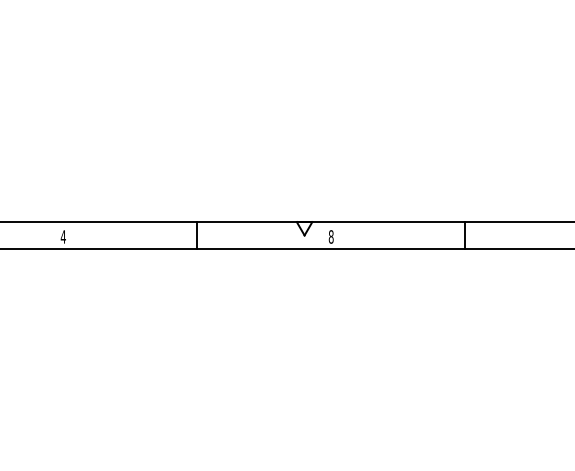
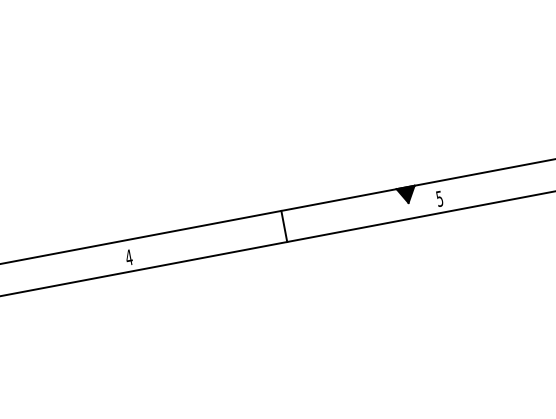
fill: (304, 228) -> (406, 194), added
text: (330, 236) -> (438, 198), 8 -> 5

